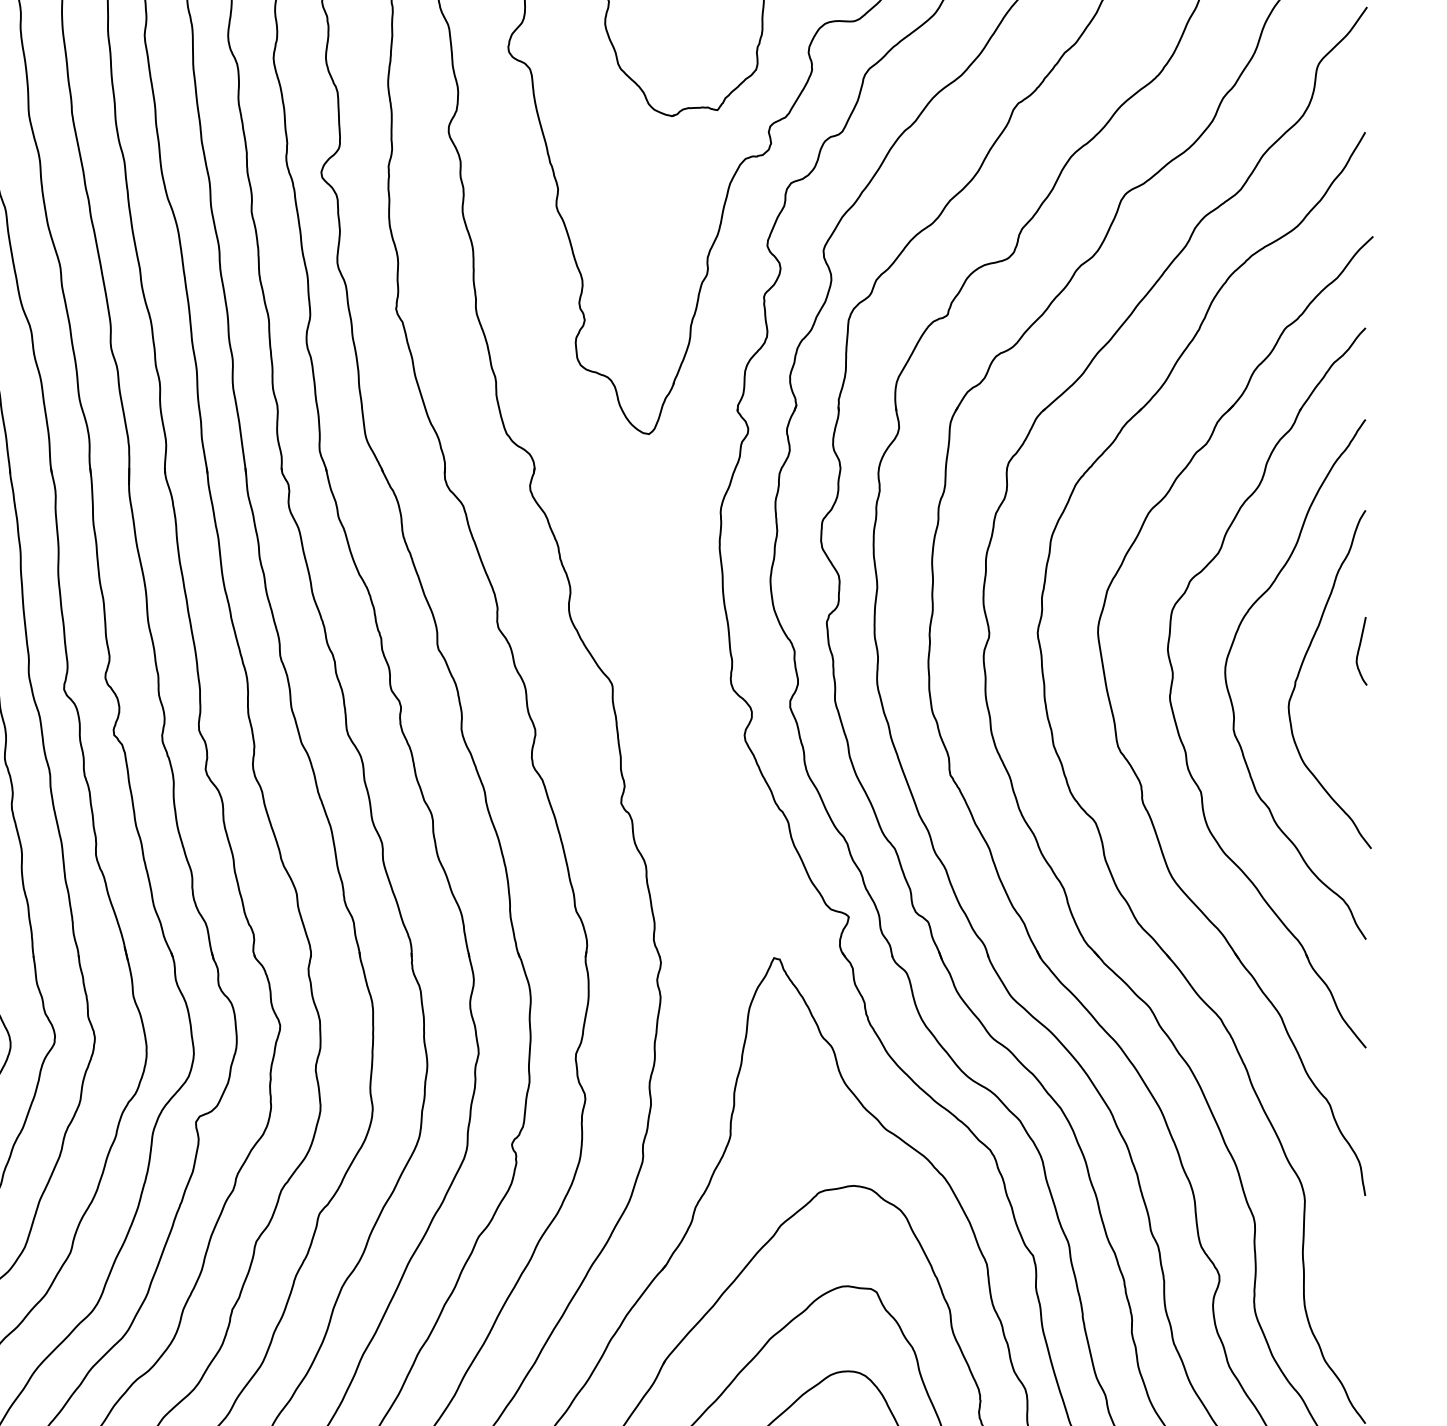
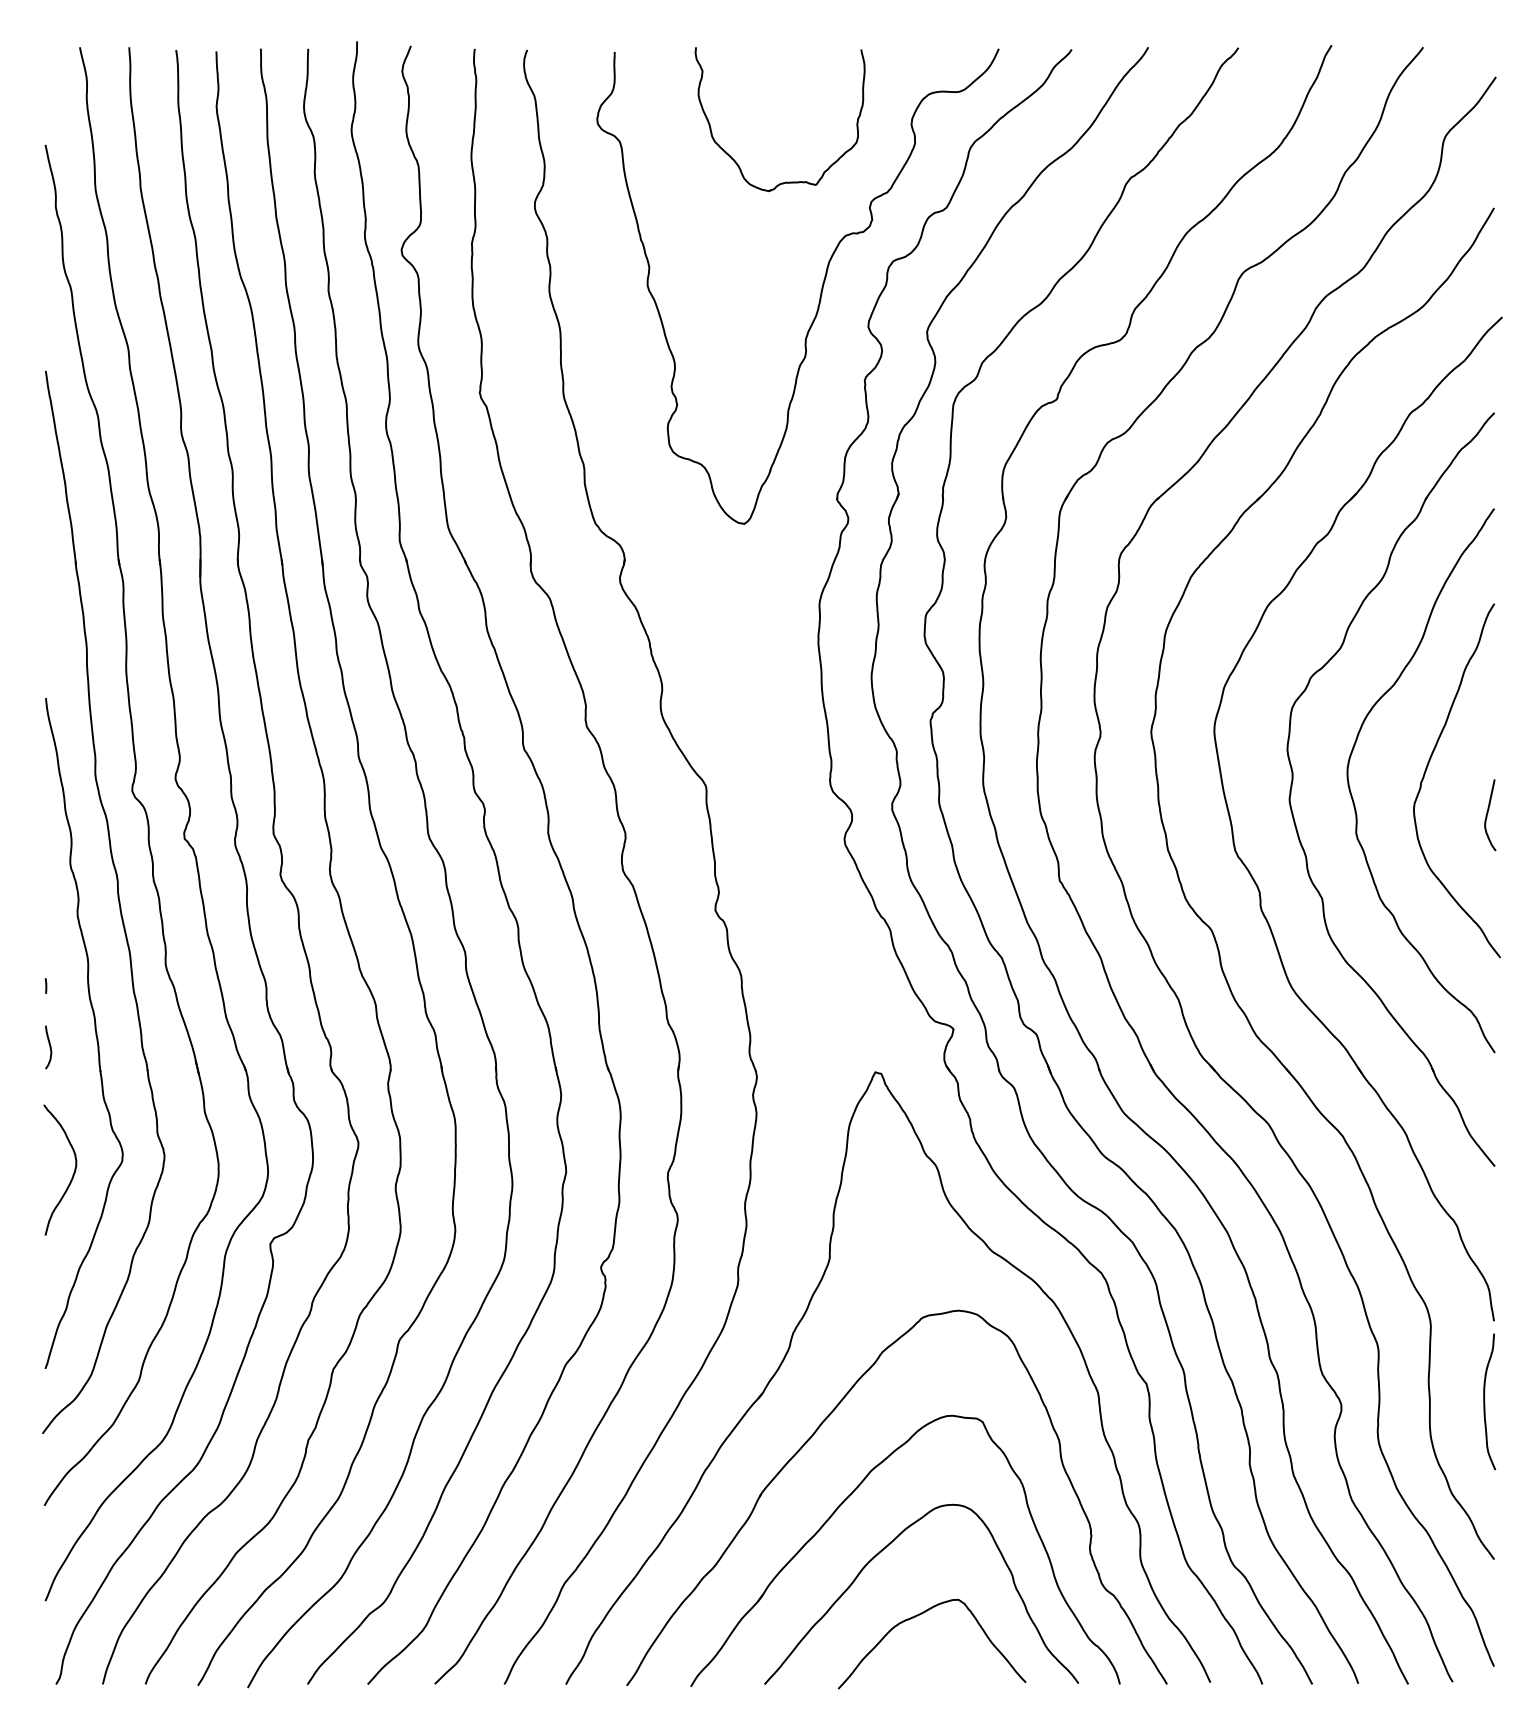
curve: (1359, 649) -> (1488, 813), moved
curve: (1357, 1272) -> (1485, 1401), added

